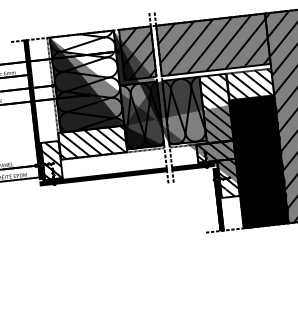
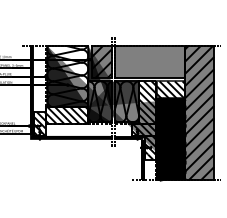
hatch: (213, 45) -> (150, 62), removed

